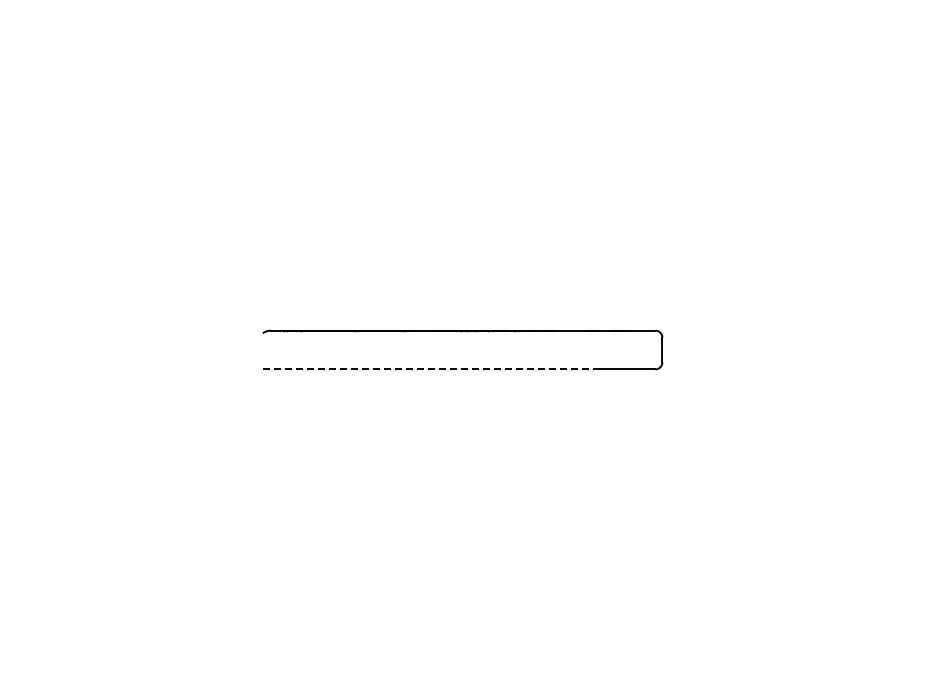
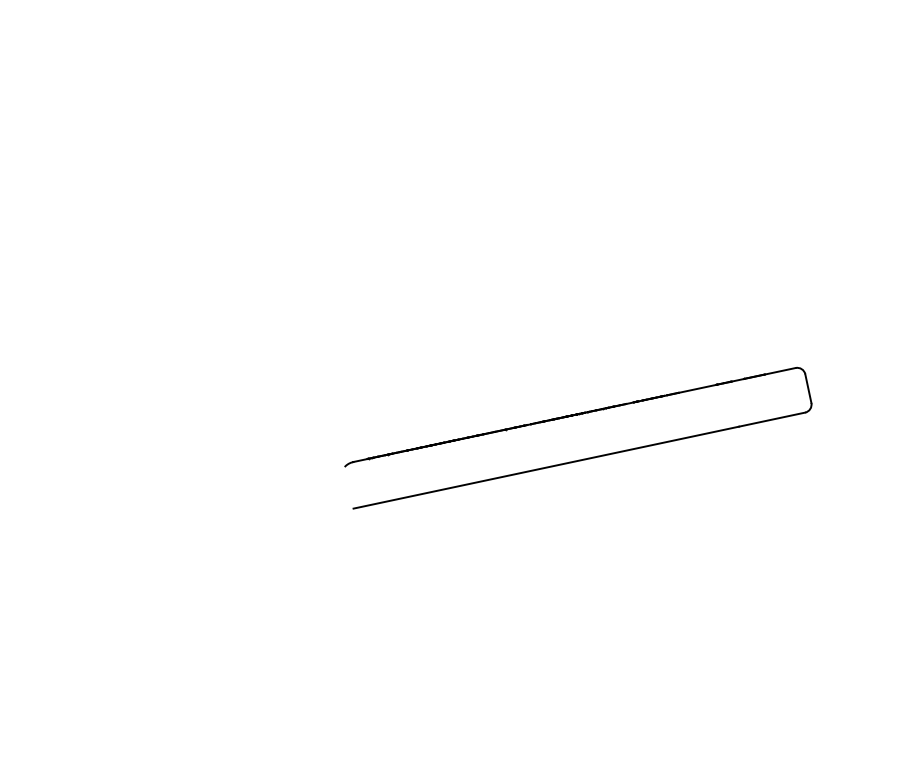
line: (430, 369) -> (546, 467), dashed -> solid

